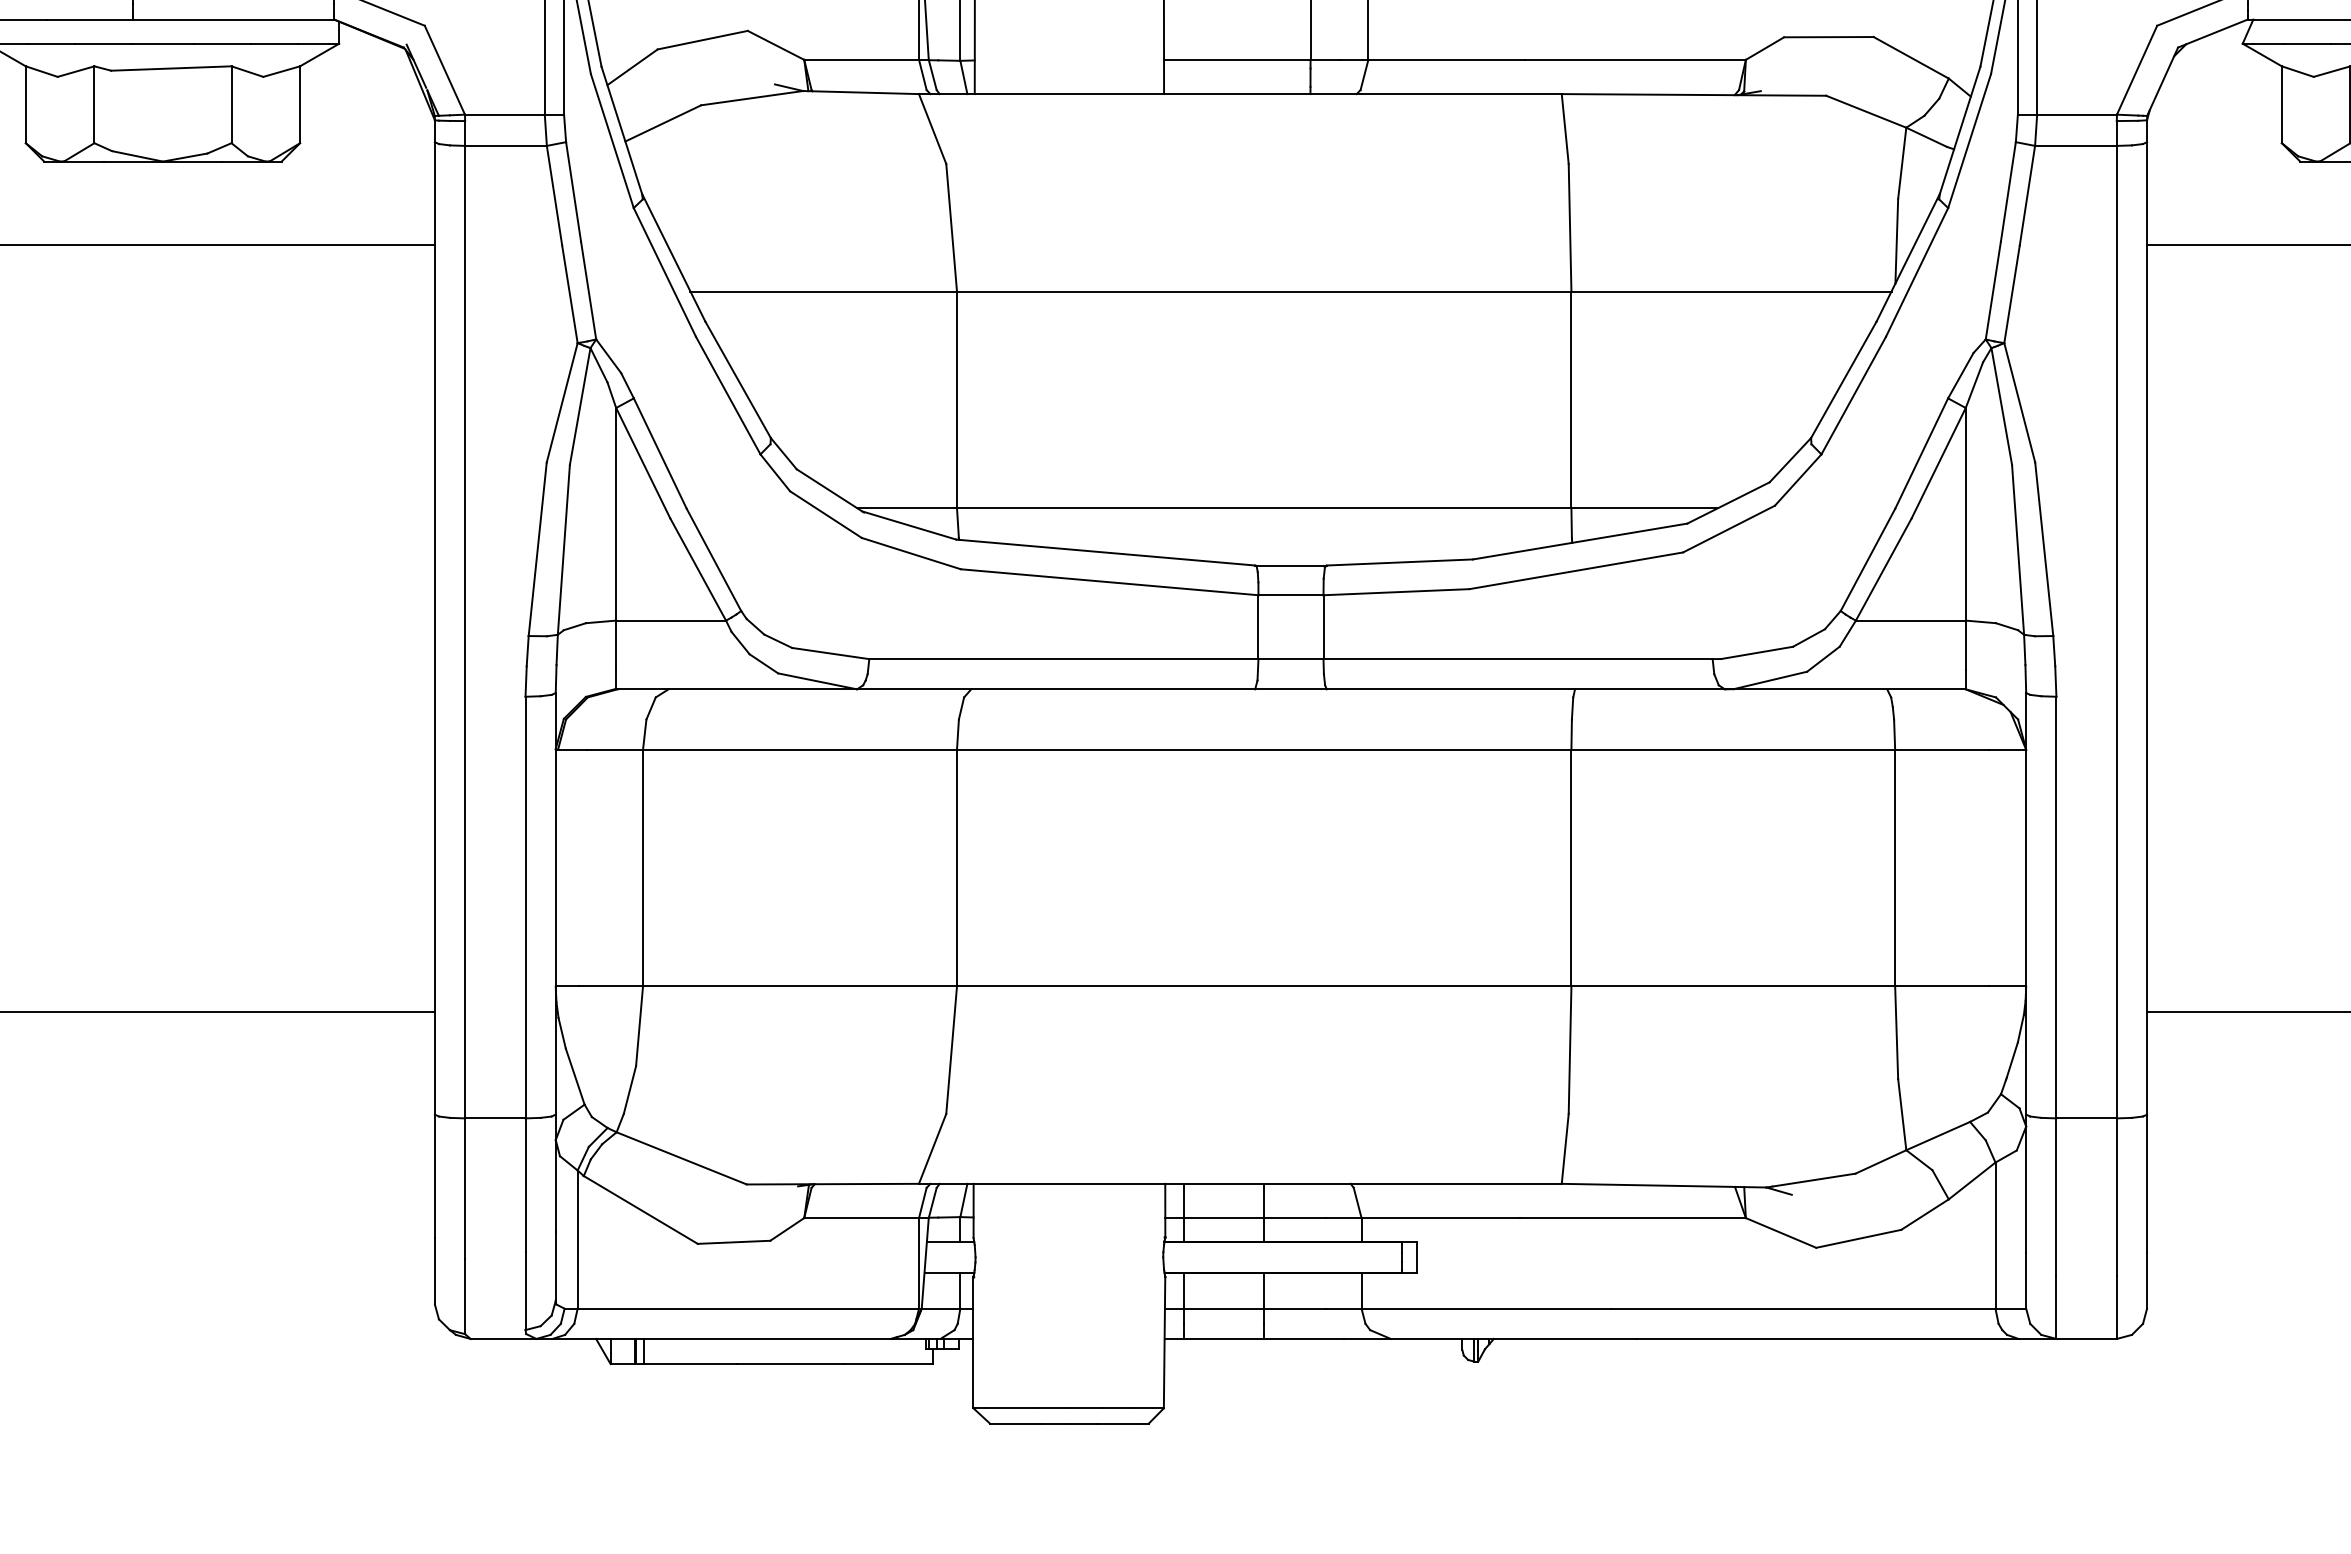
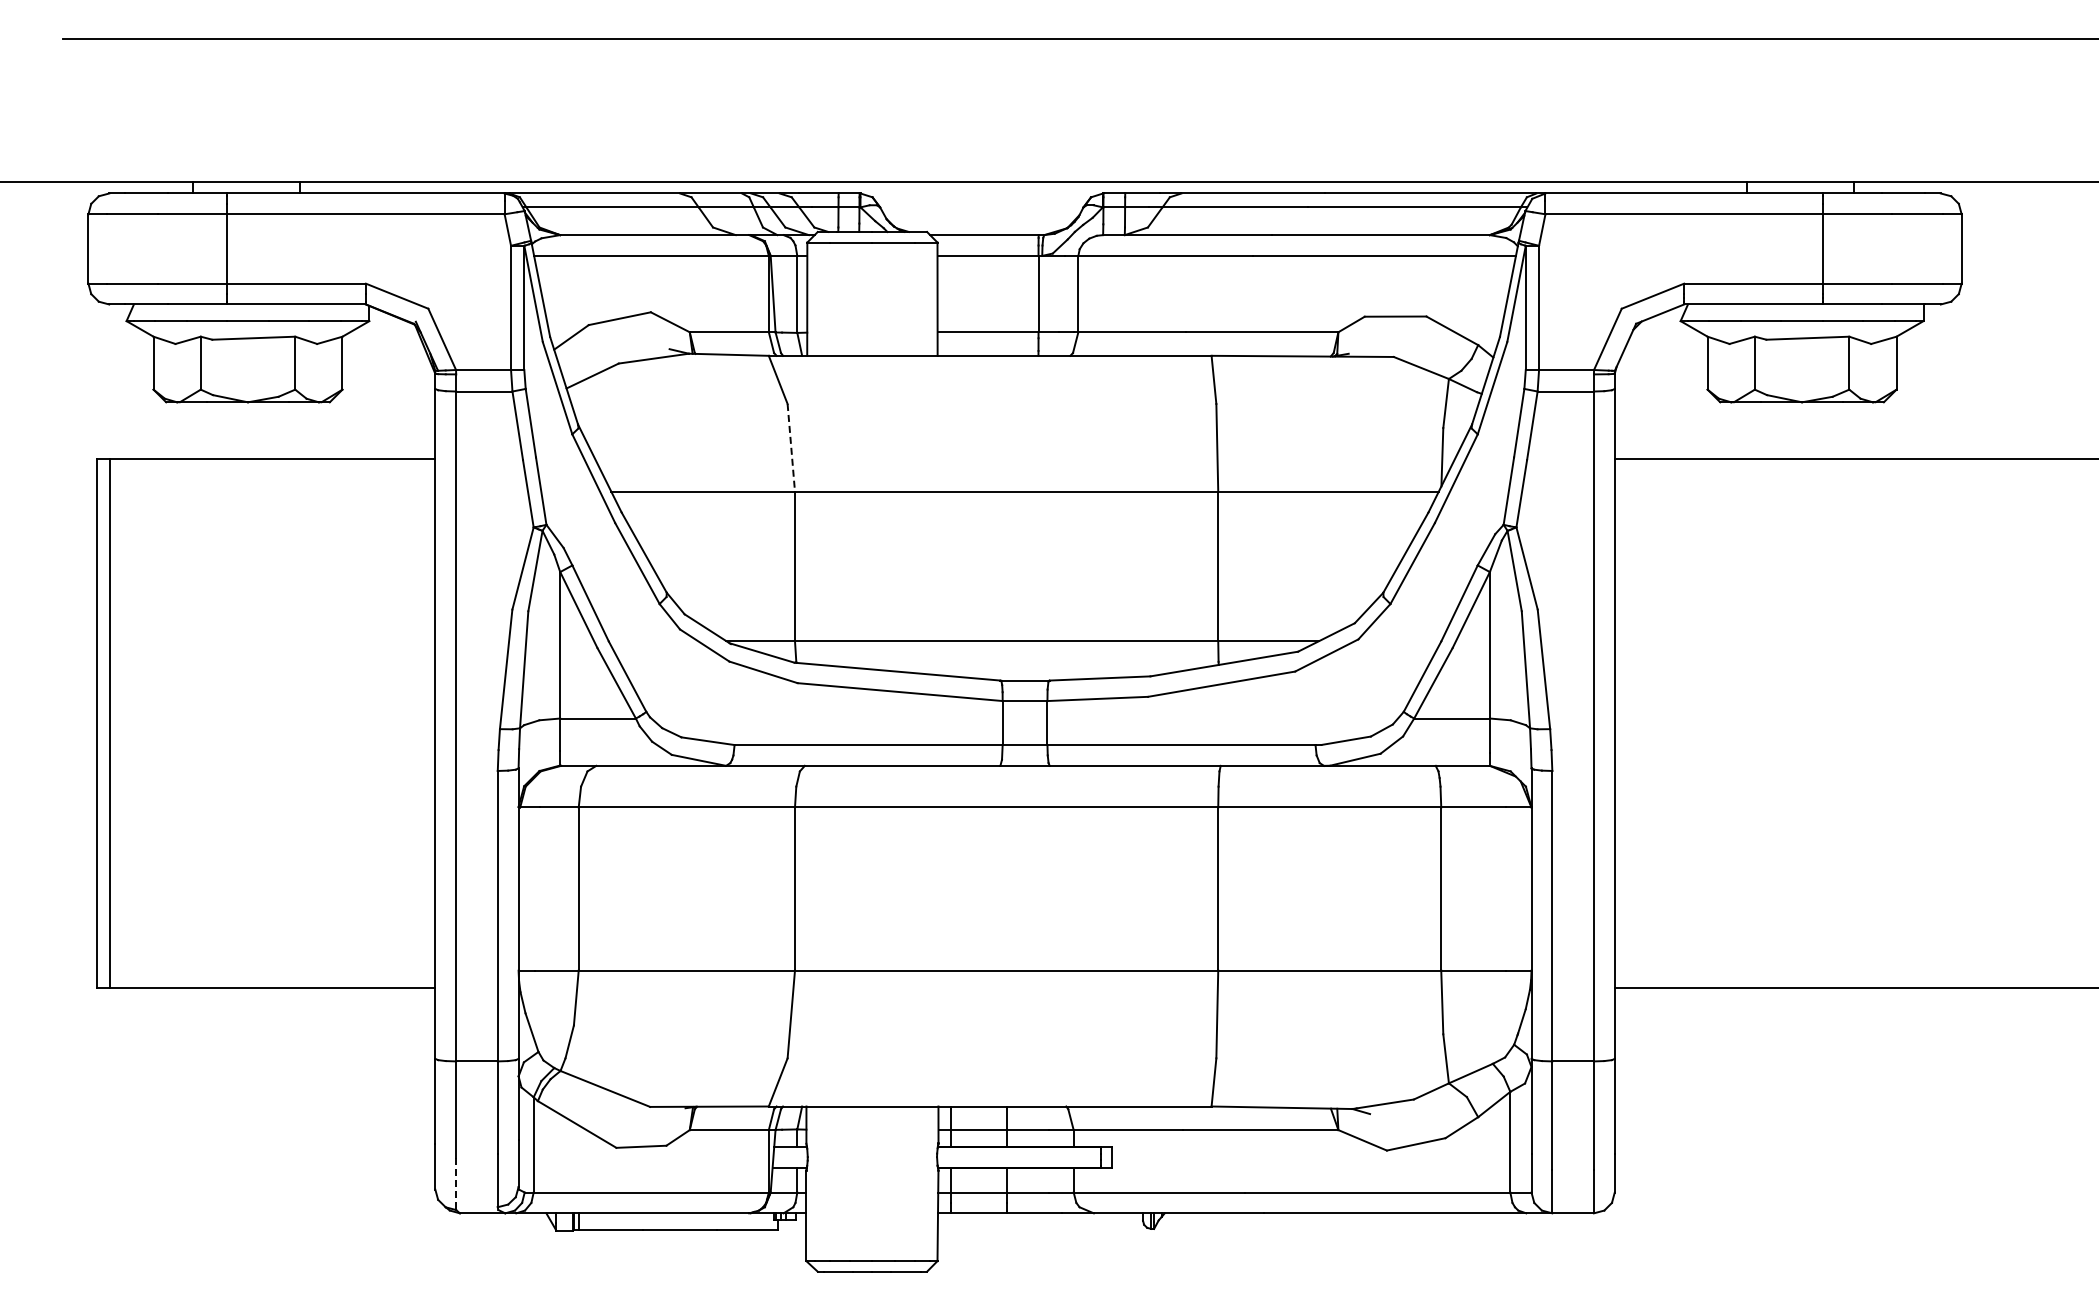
line: (951, 228) -> (791, 448), solid -> dashed
line: (465, 1297) -> (456, 1184), solid -> dashed

